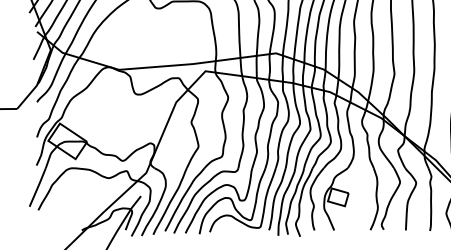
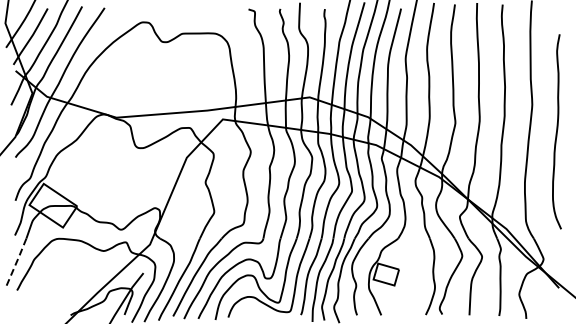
line: (37, 186) -> (16, 261), solid -> dashed

